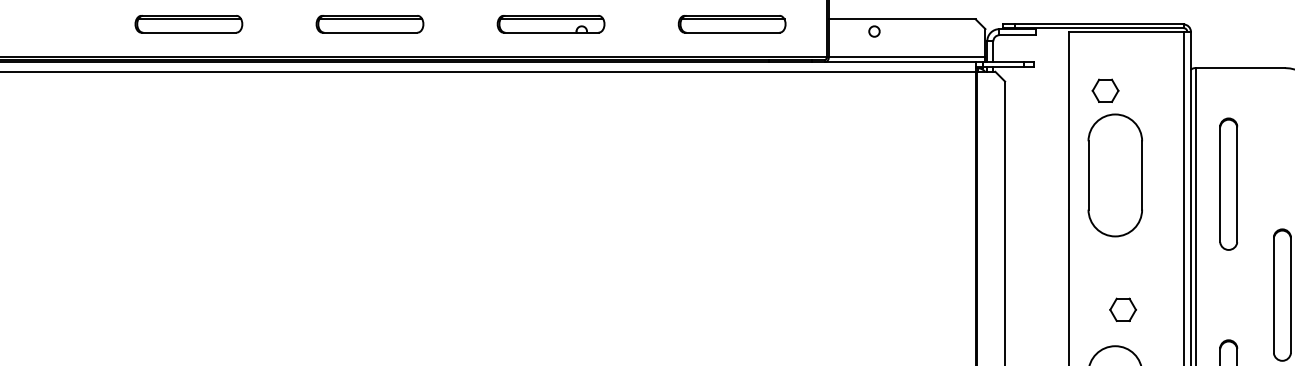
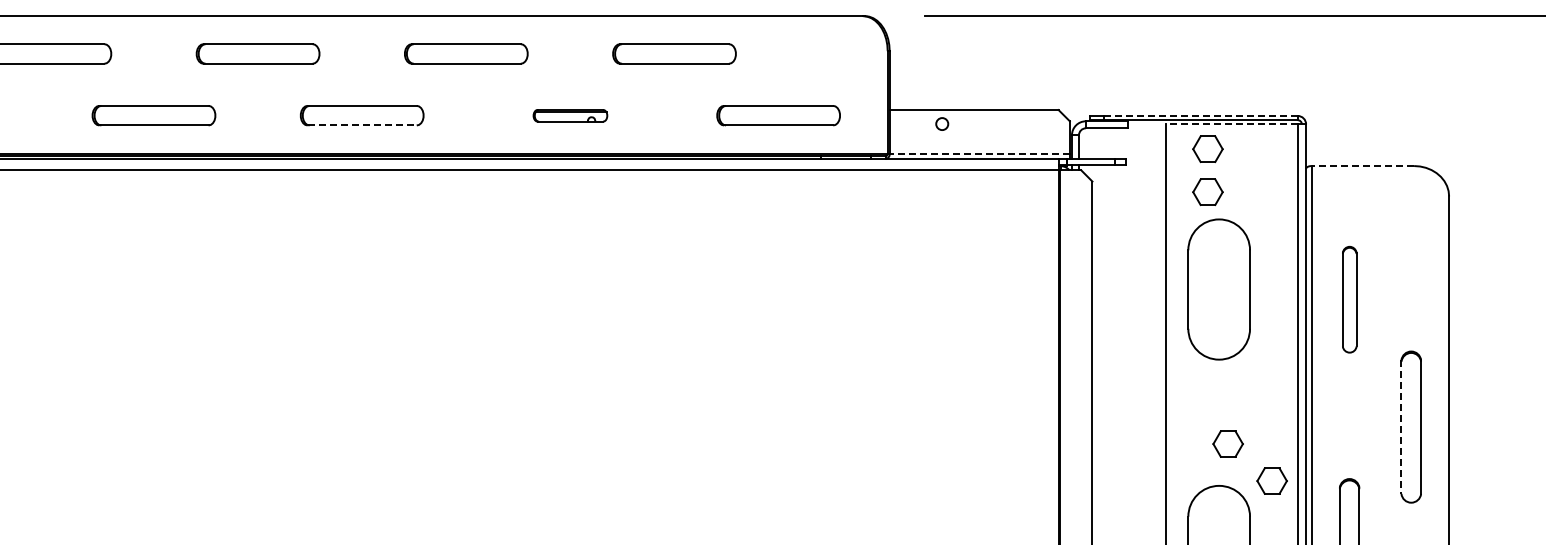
line: (189, 19) -> (154, 110), removed
line: (370, 19) -> (362, 110), removed
line: (732, 19) -> (779, 110), removed
part: (551, 24) -> (570, 115), size x0.6
line: (1099, 24) -> (1200, 115), solid -> dashed
line: (1126, 31) -> (1231, 124), solid -> dashed
line: (370, 32) -> (362, 125), solid -> dashed
part: (1105, 52) -> (1207, 148), added
line: (906, 57) -> (979, 153), solid -> dashed
line: (1239, 68) -> (1362, 166), solid -> dashed
part: (1228, 184) -> (1349, 299), size x0.7
line: (1273, 295) -> (1401, 427), solid -> dashed
part: (1160, 341) -> (1271, 480), added

